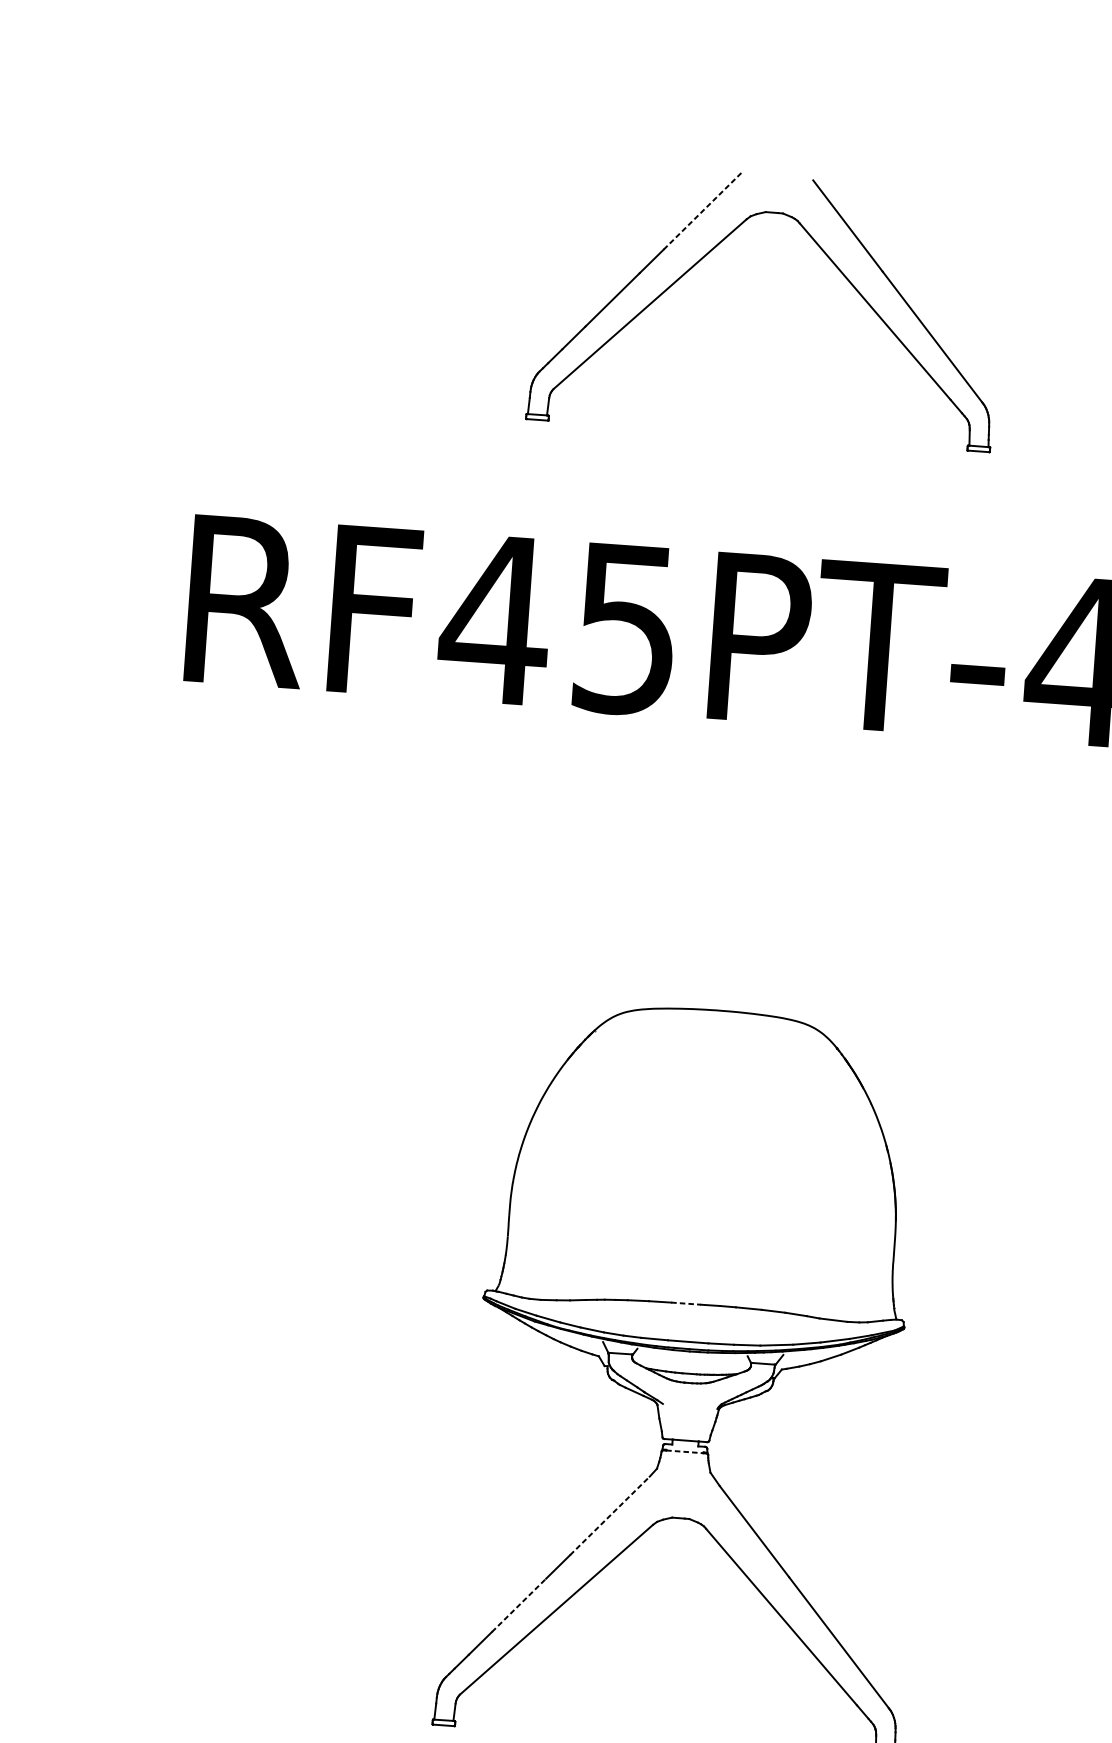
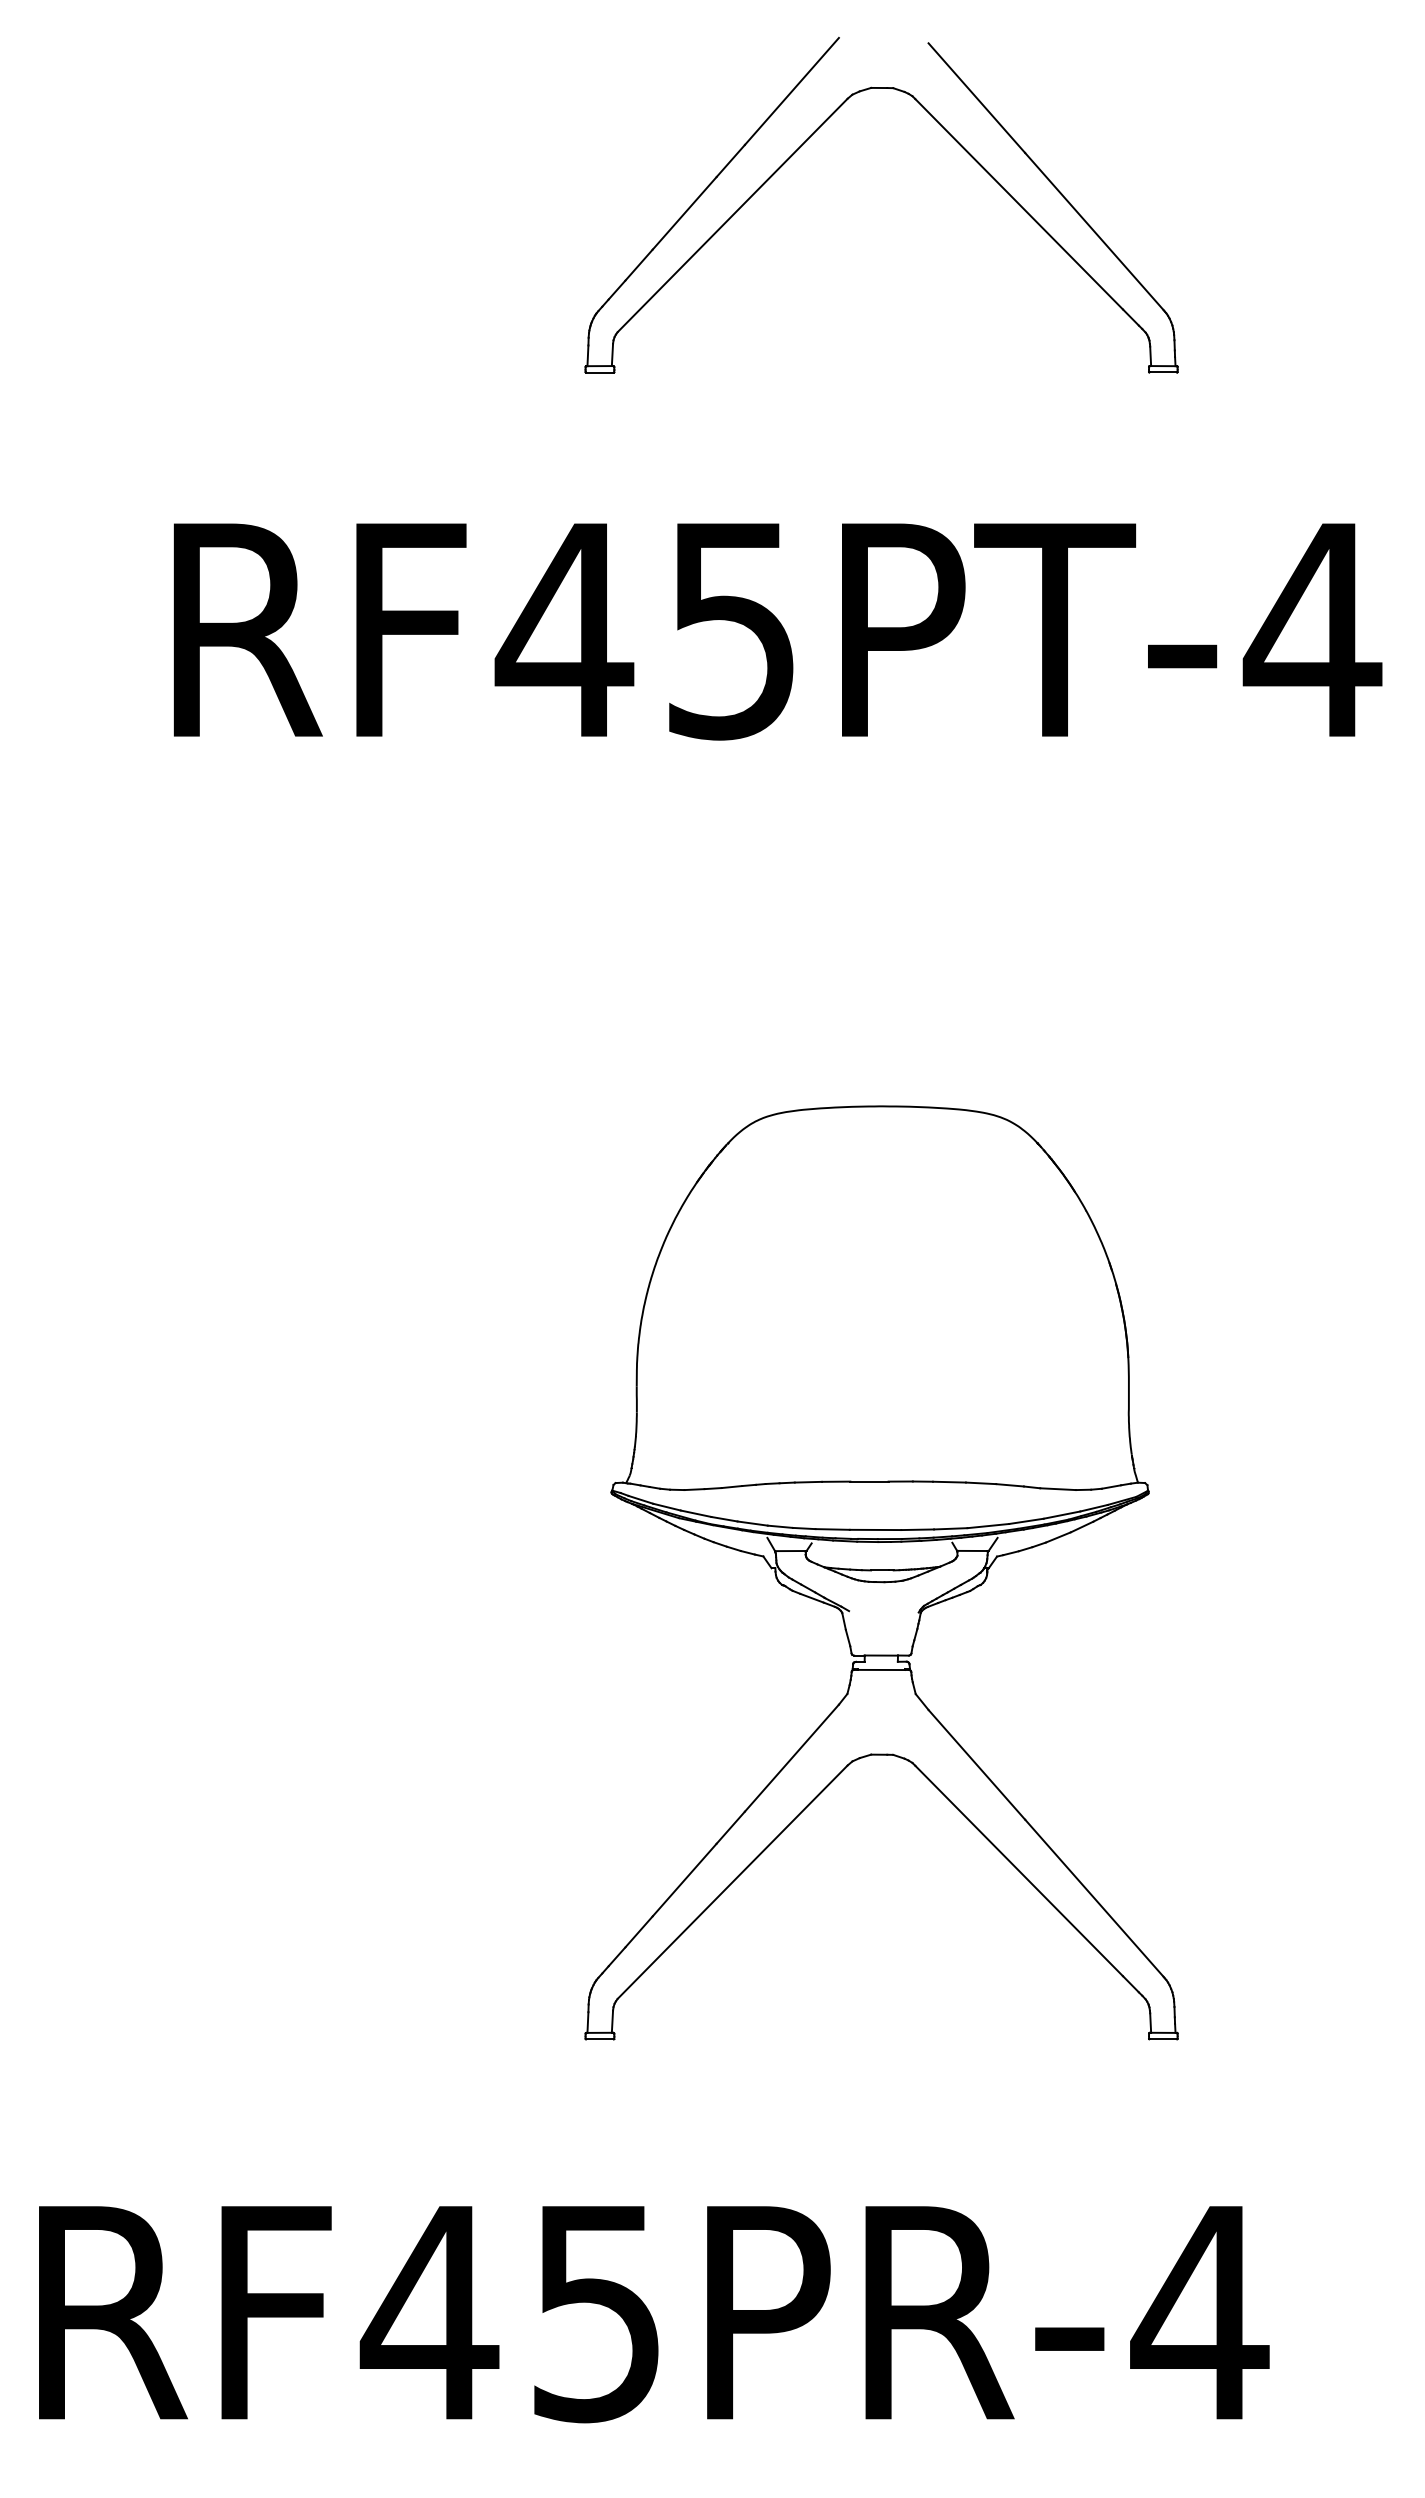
line: (703, 210) -> (792, 91), dashed -> solid
line: (686, 1303) -> (869, 1481), dashed -> solid
line: (685, 1451) -> (881, 1669), dashed -> solid
line: (610, 1515) -> (792, 1757), dashed -> solid
line: (518, 1604) -> (684, 1879), dashed -> solid

